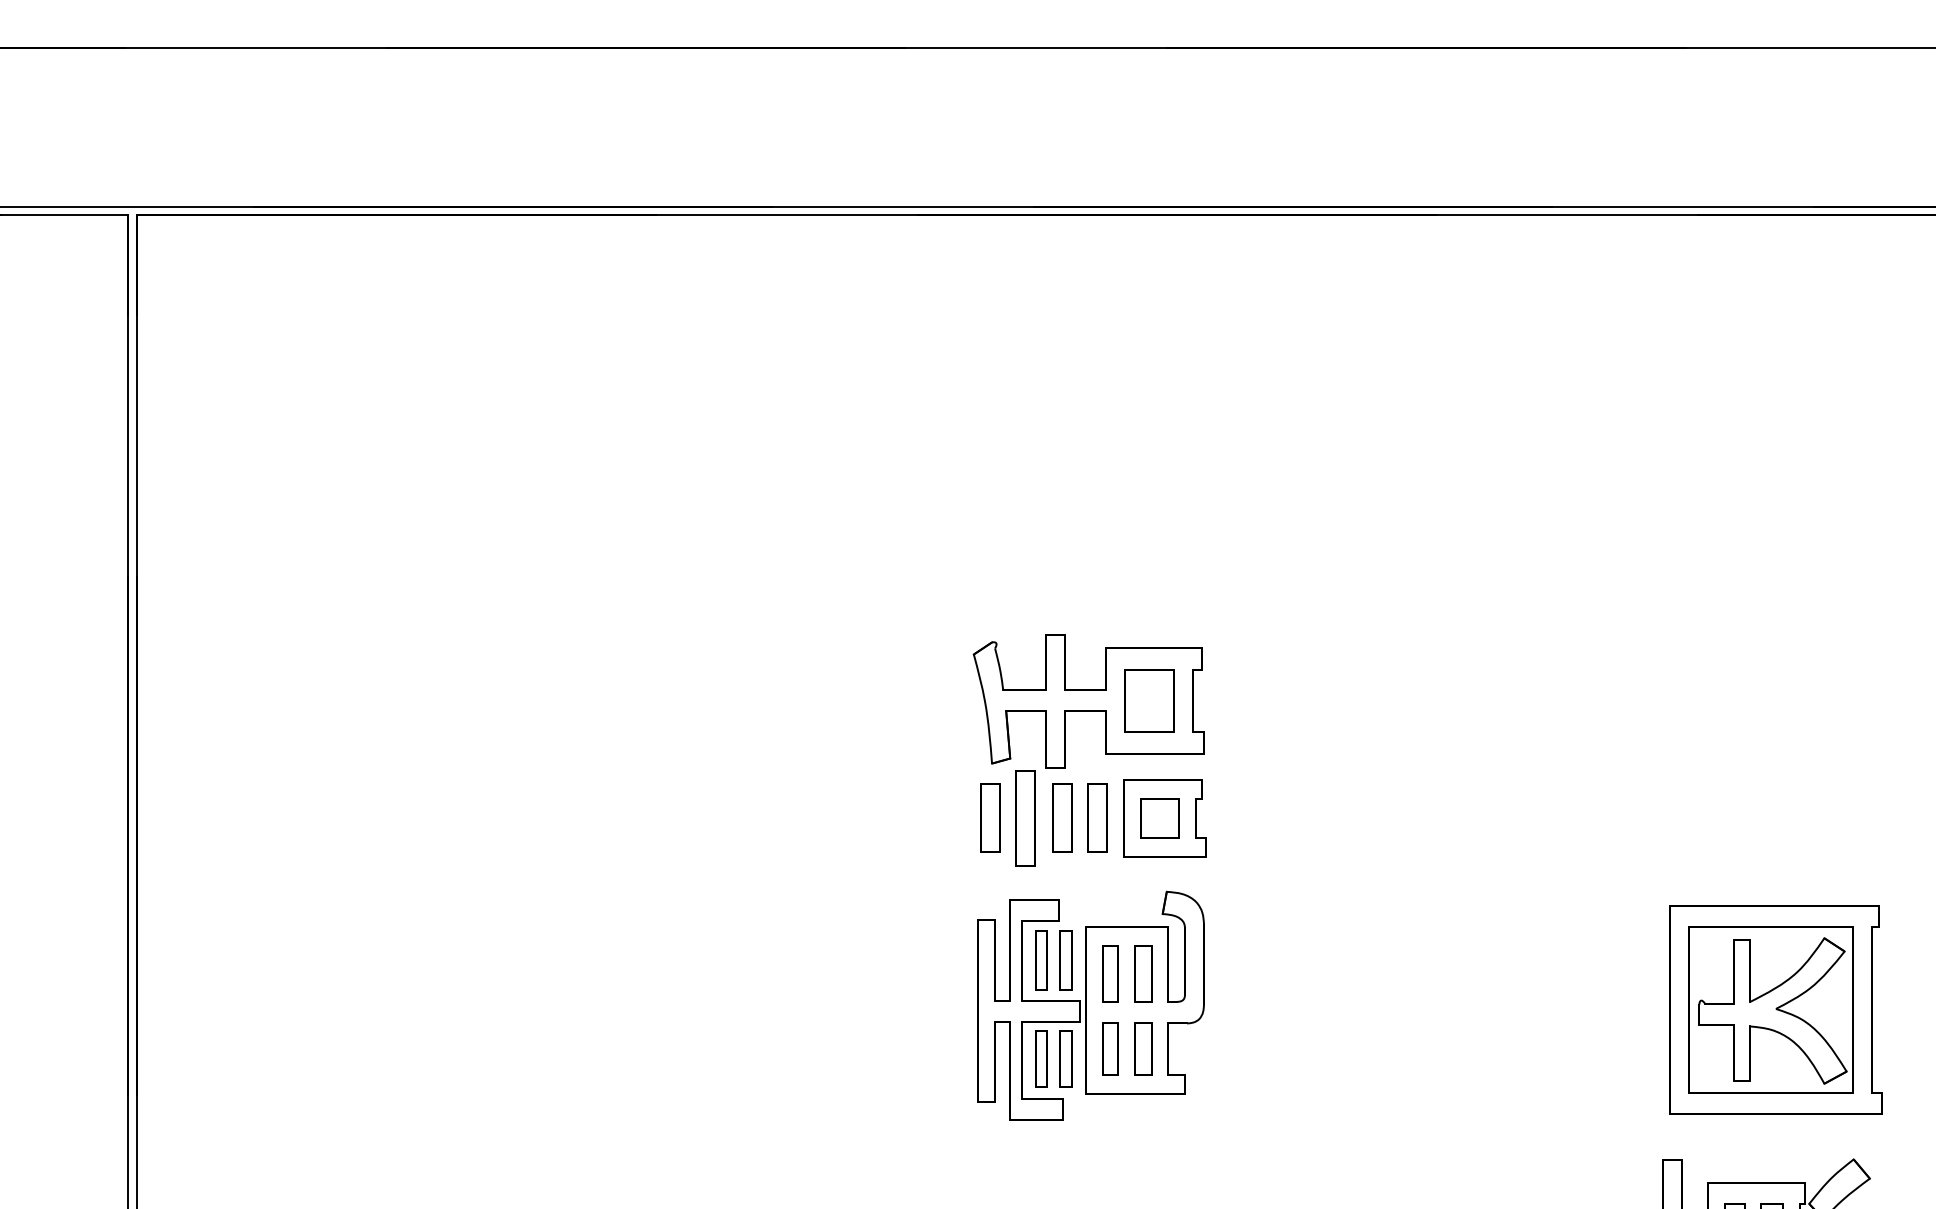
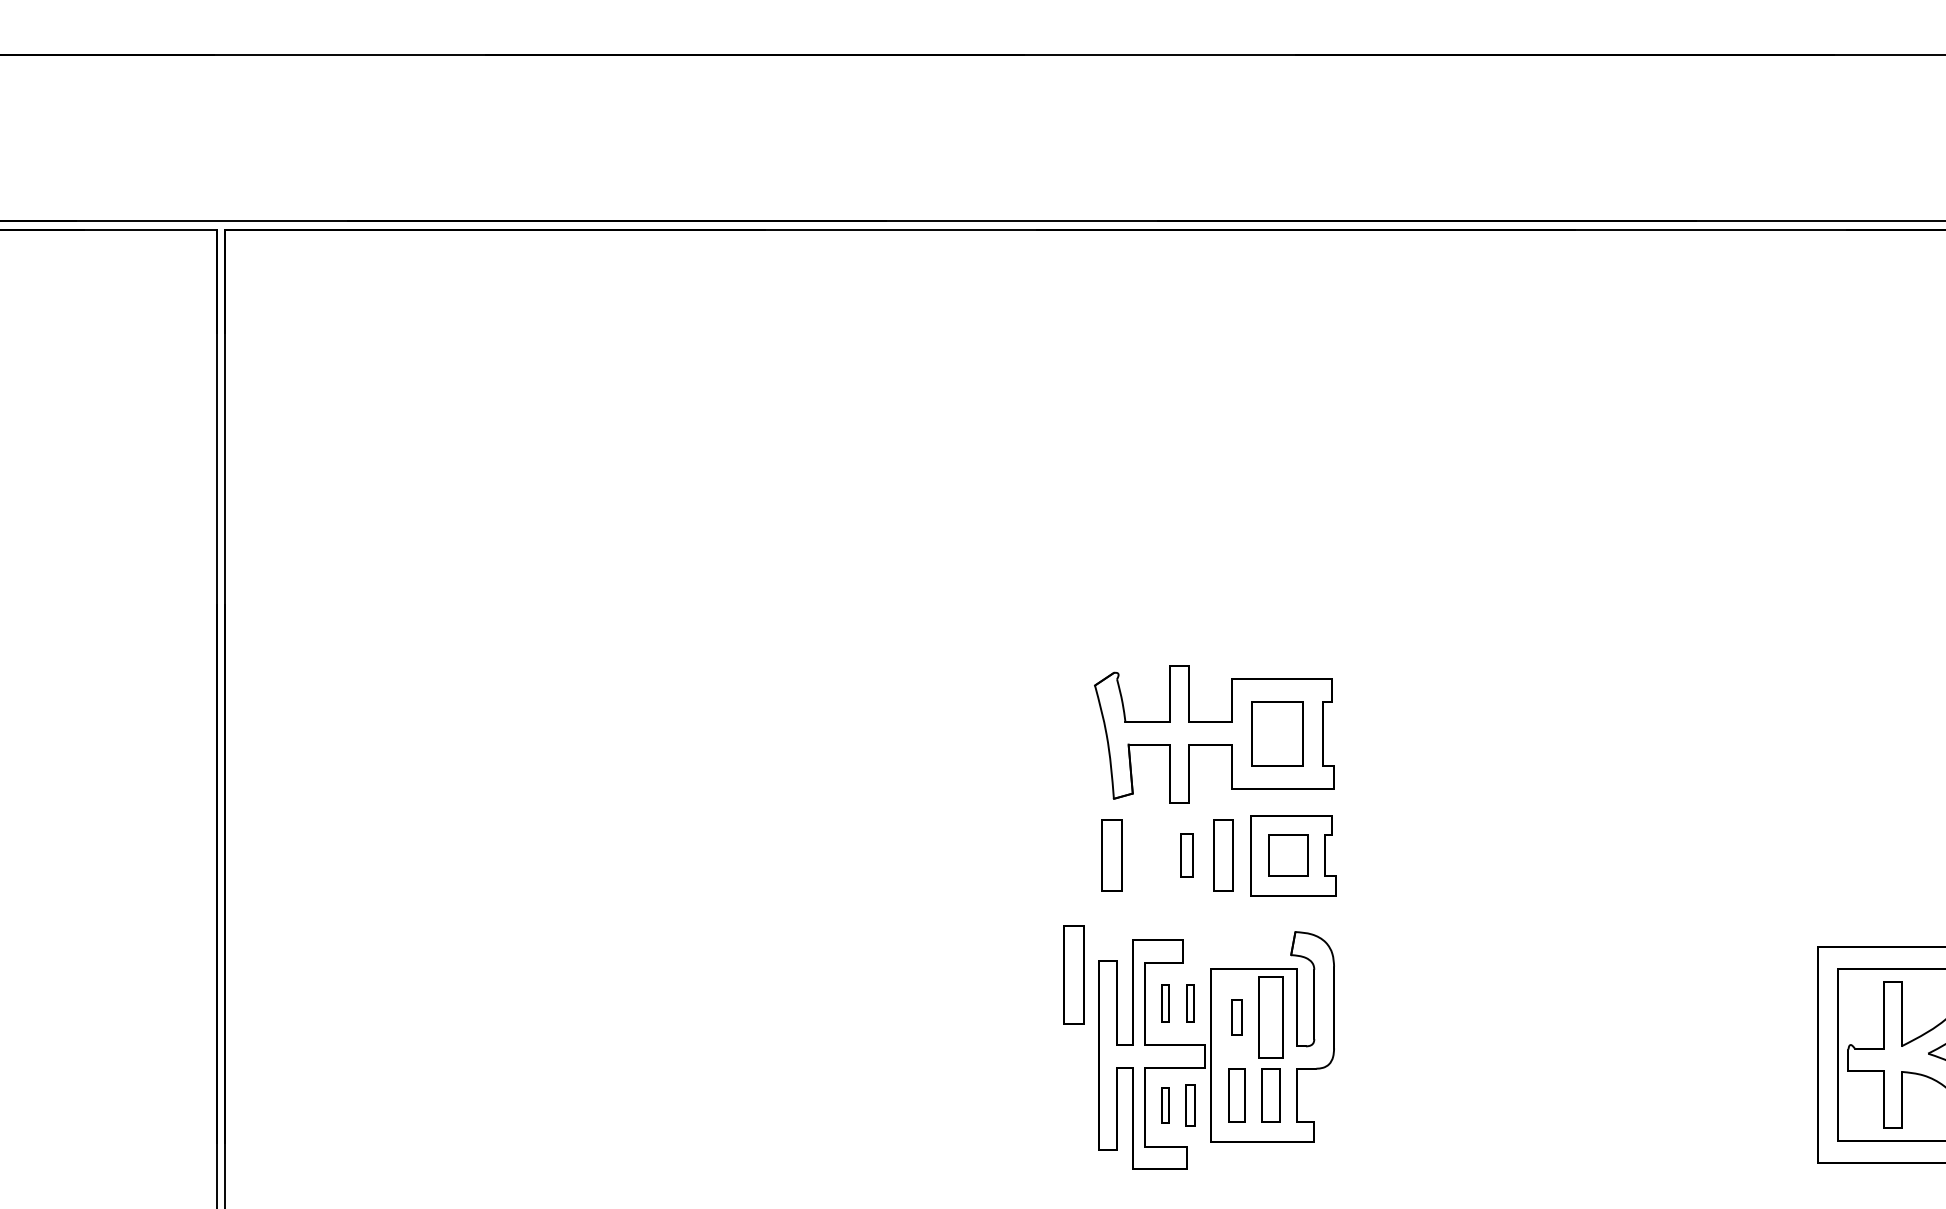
part: (1062, 817) -> (1187, 854), size x0.6
part: (1025, 818) -> (1073, 975), moved
part: (1041, 960) -> (1165, 1003), size x0.6
part: (1065, 960) -> (1190, 1003), size x0.6
part: (1110, 973) -> (1236, 1016), size x0.6
part: (1143, 973) -> (1271, 1016), size x1.4
part: (1041, 1058) -> (1165, 1105), size x0.6
part: (1065, 1058) -> (1190, 1105), size x0.7

